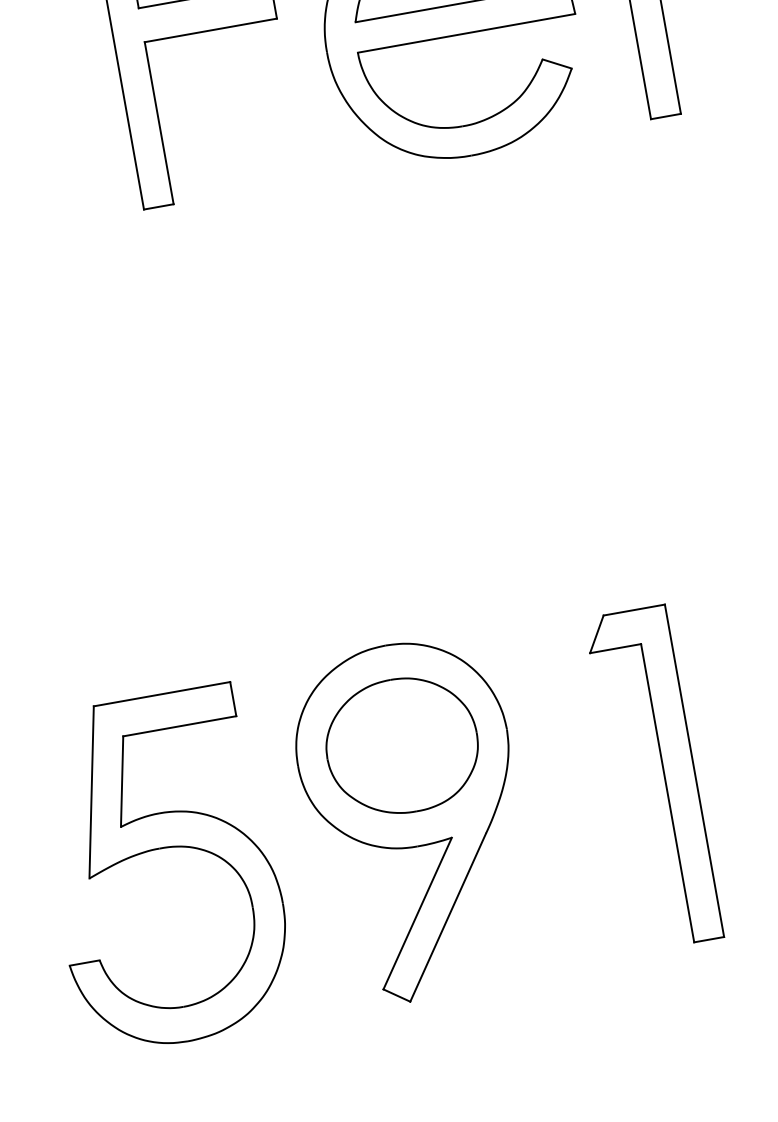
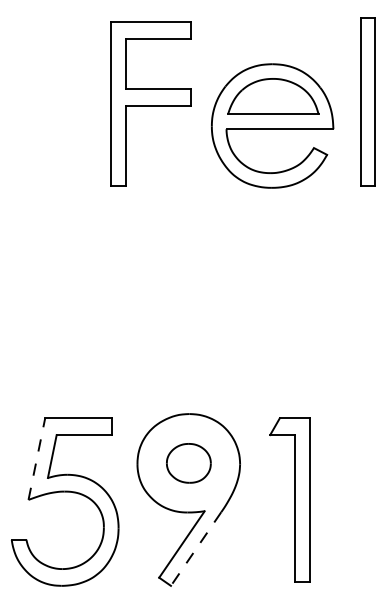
part: (401, 746) -> (188, 463), size x0.6
part: (652, 777) -> (289, 499), moved
line: (91, 793) -> (36, 459), solid -> dashed
line: (449, 918) -> (196, 549), solid -> dashed

